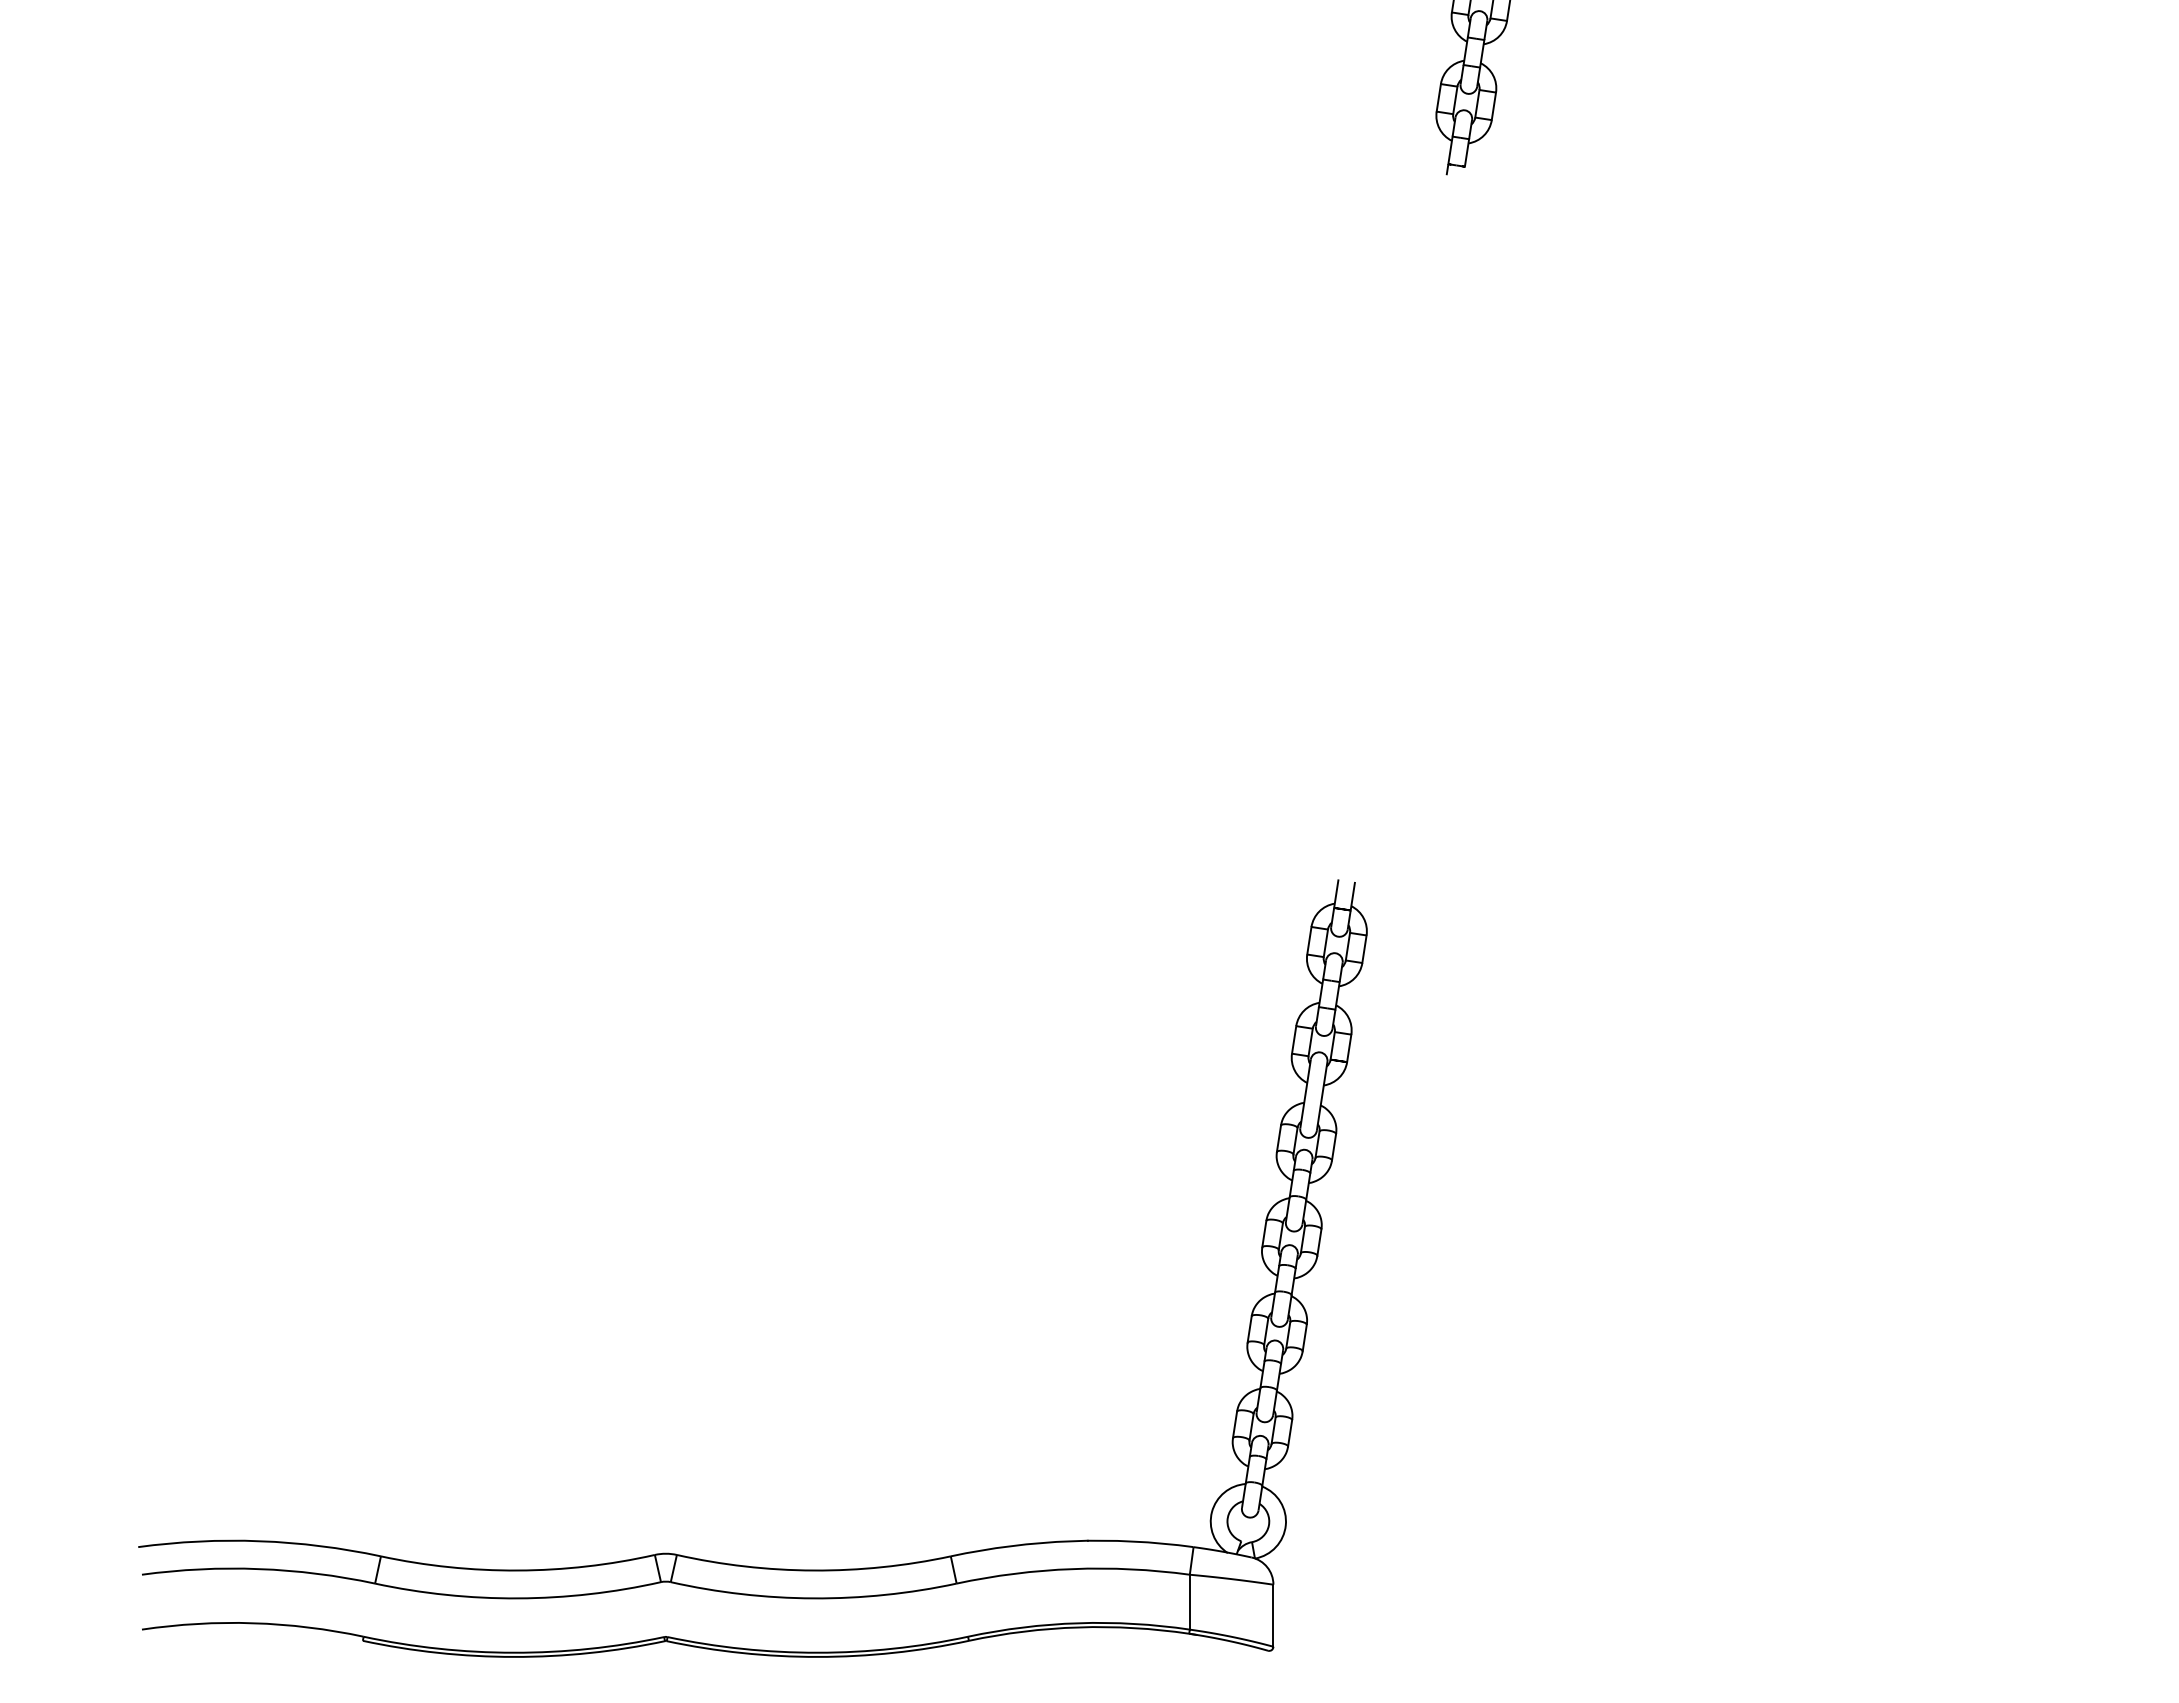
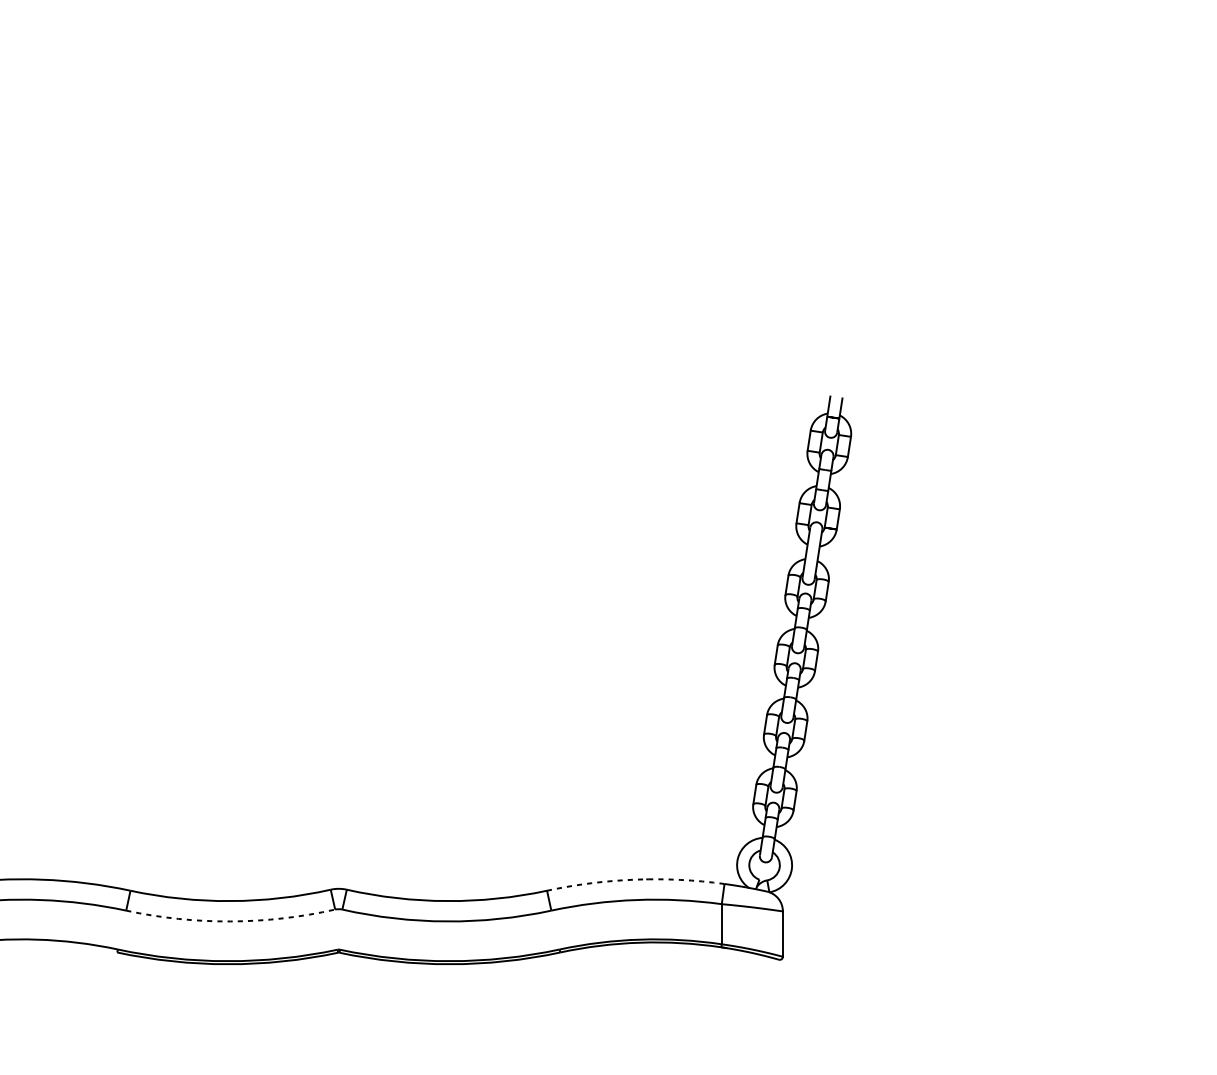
arc: (1071, 1541) -> (635, 879), solid -> dashed
arc: (518, 1598) -> (231, 921), solid -> dashed

